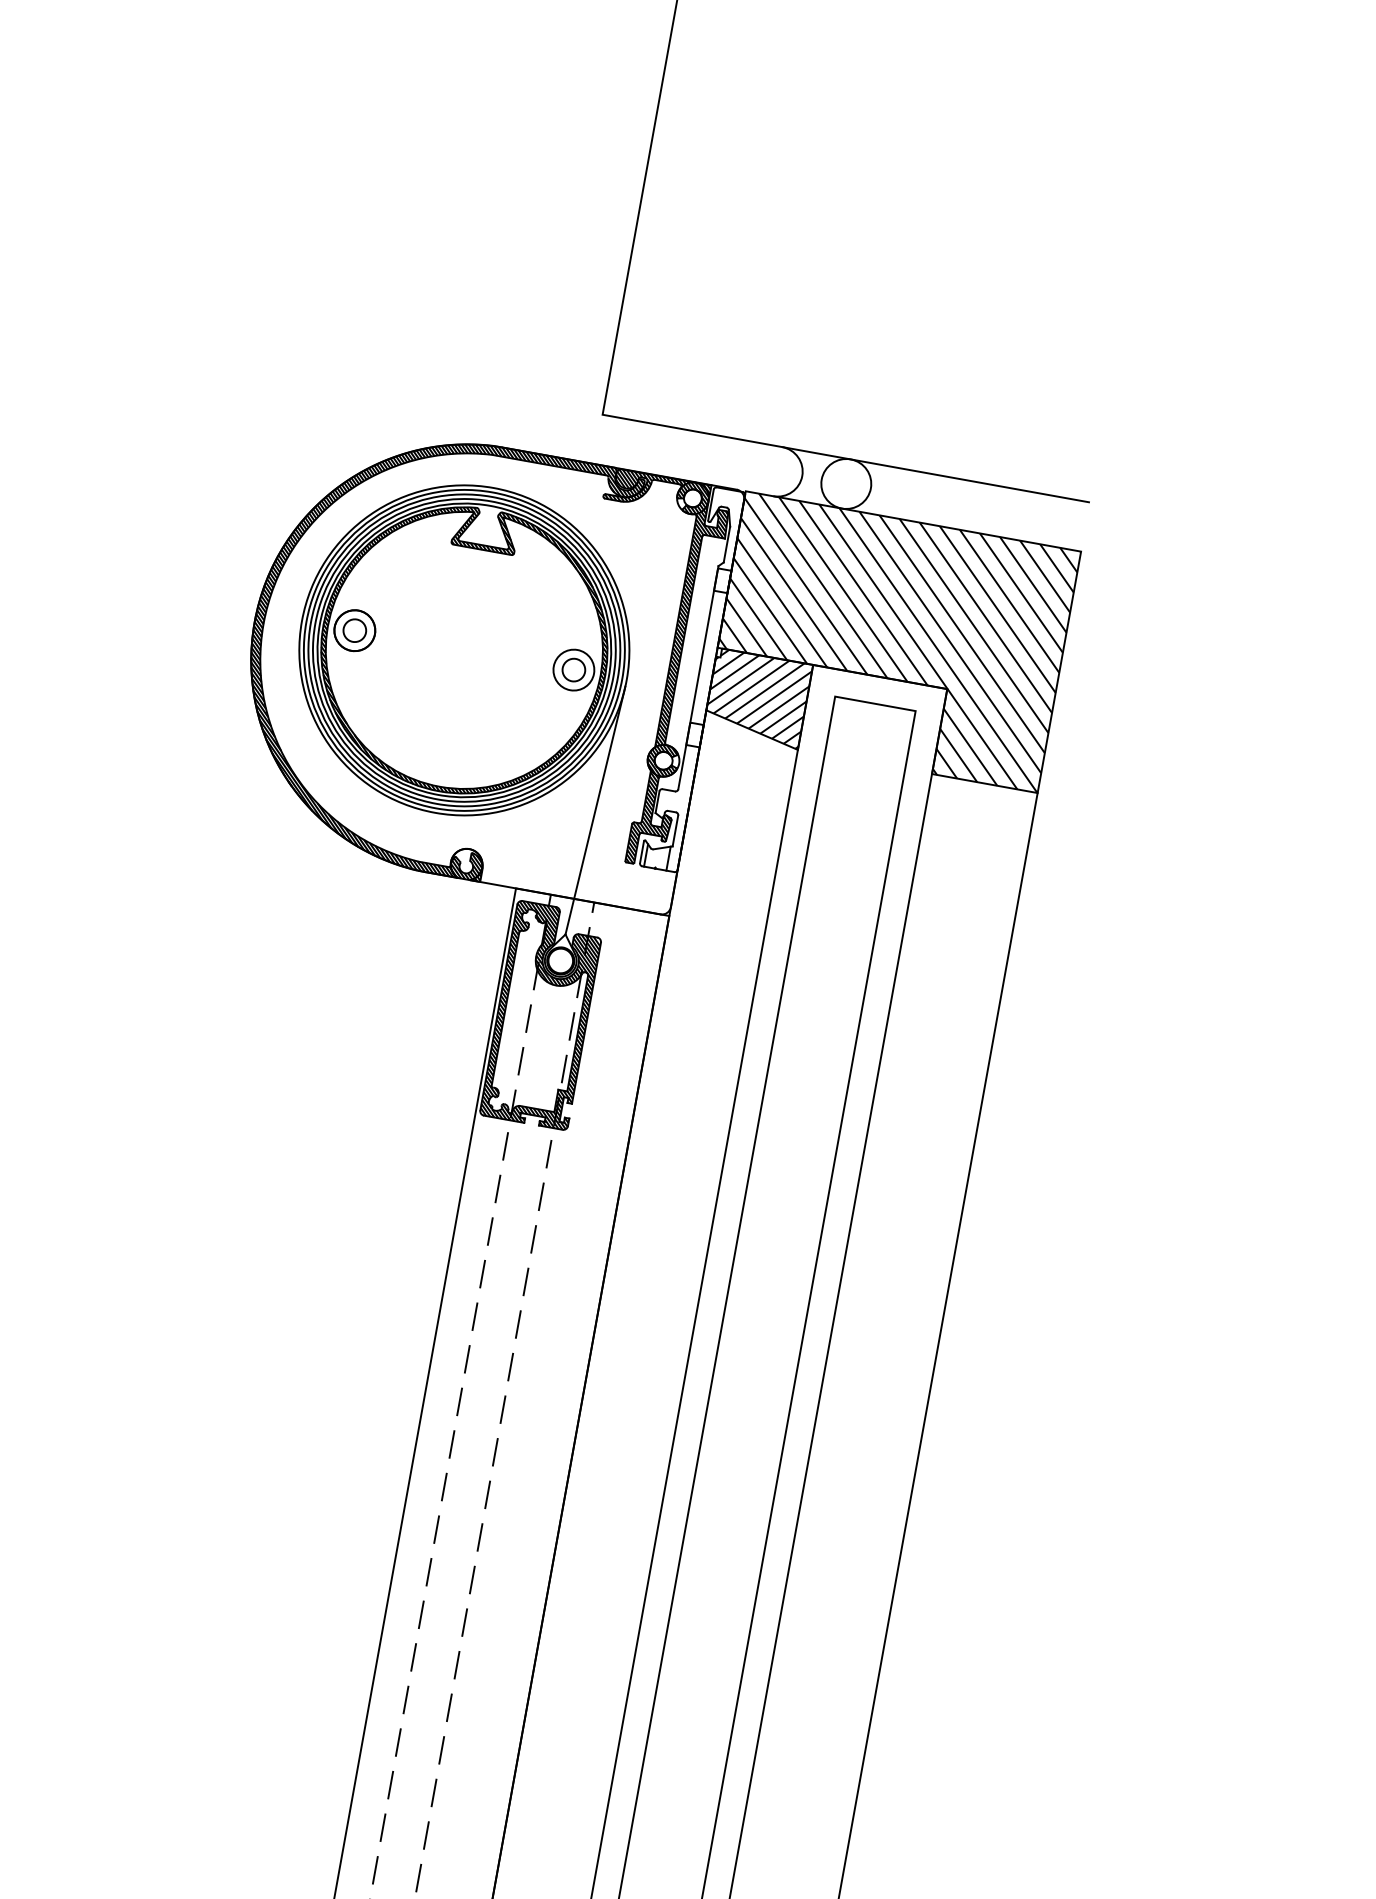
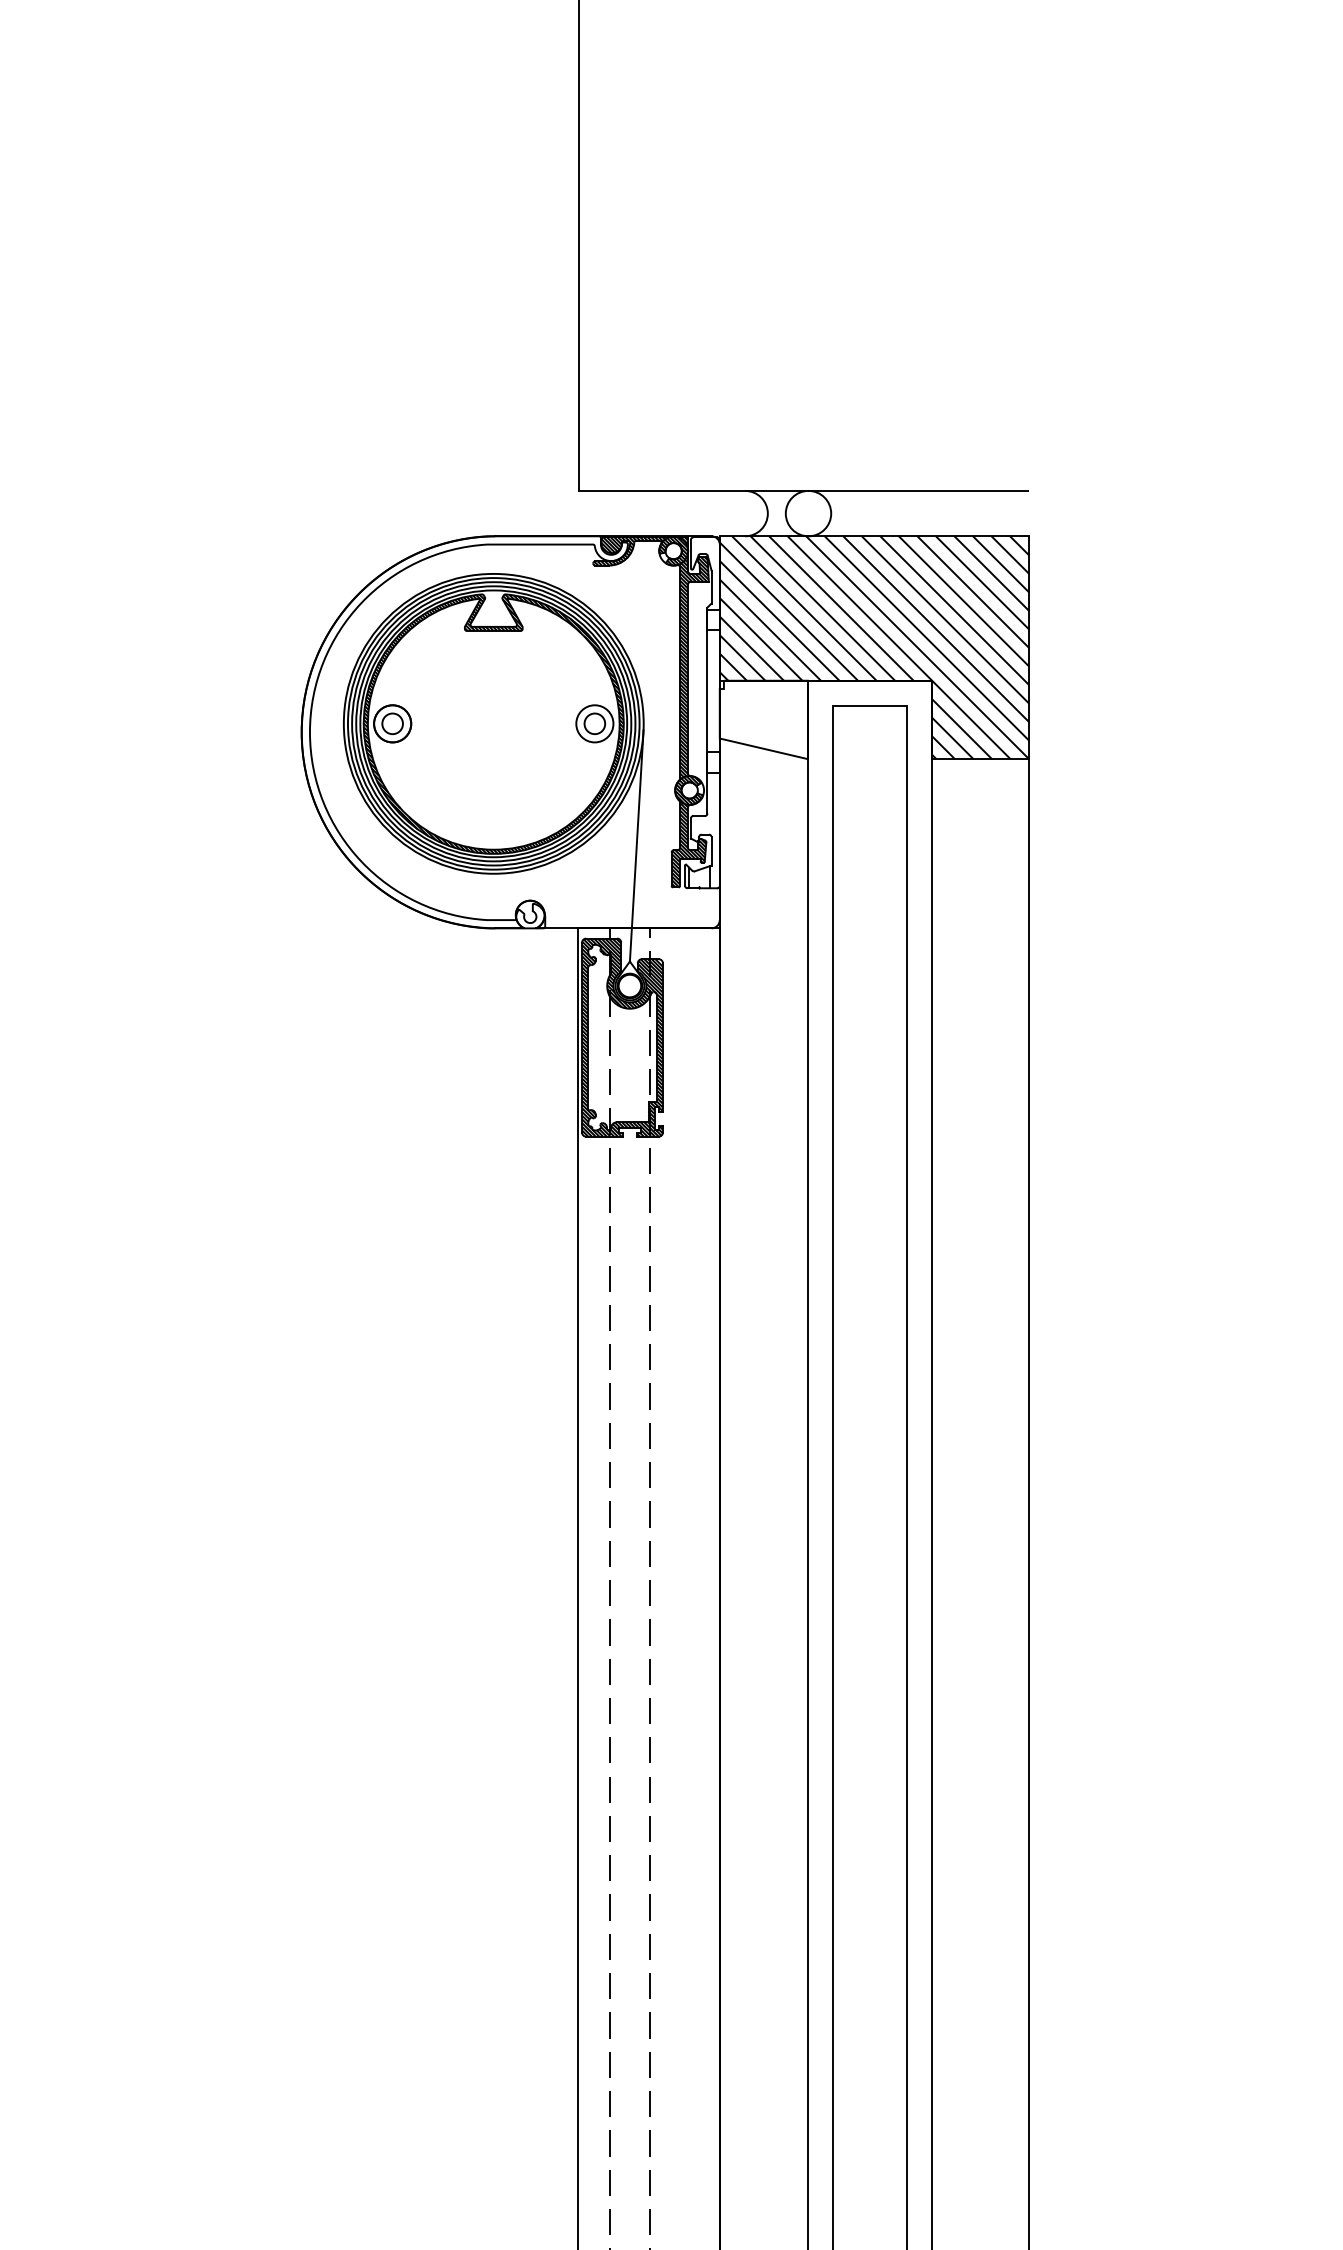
hatch: (430, 654) -> (464, 732), removed
hatch: (757, 698) -> (763, 719), removed

